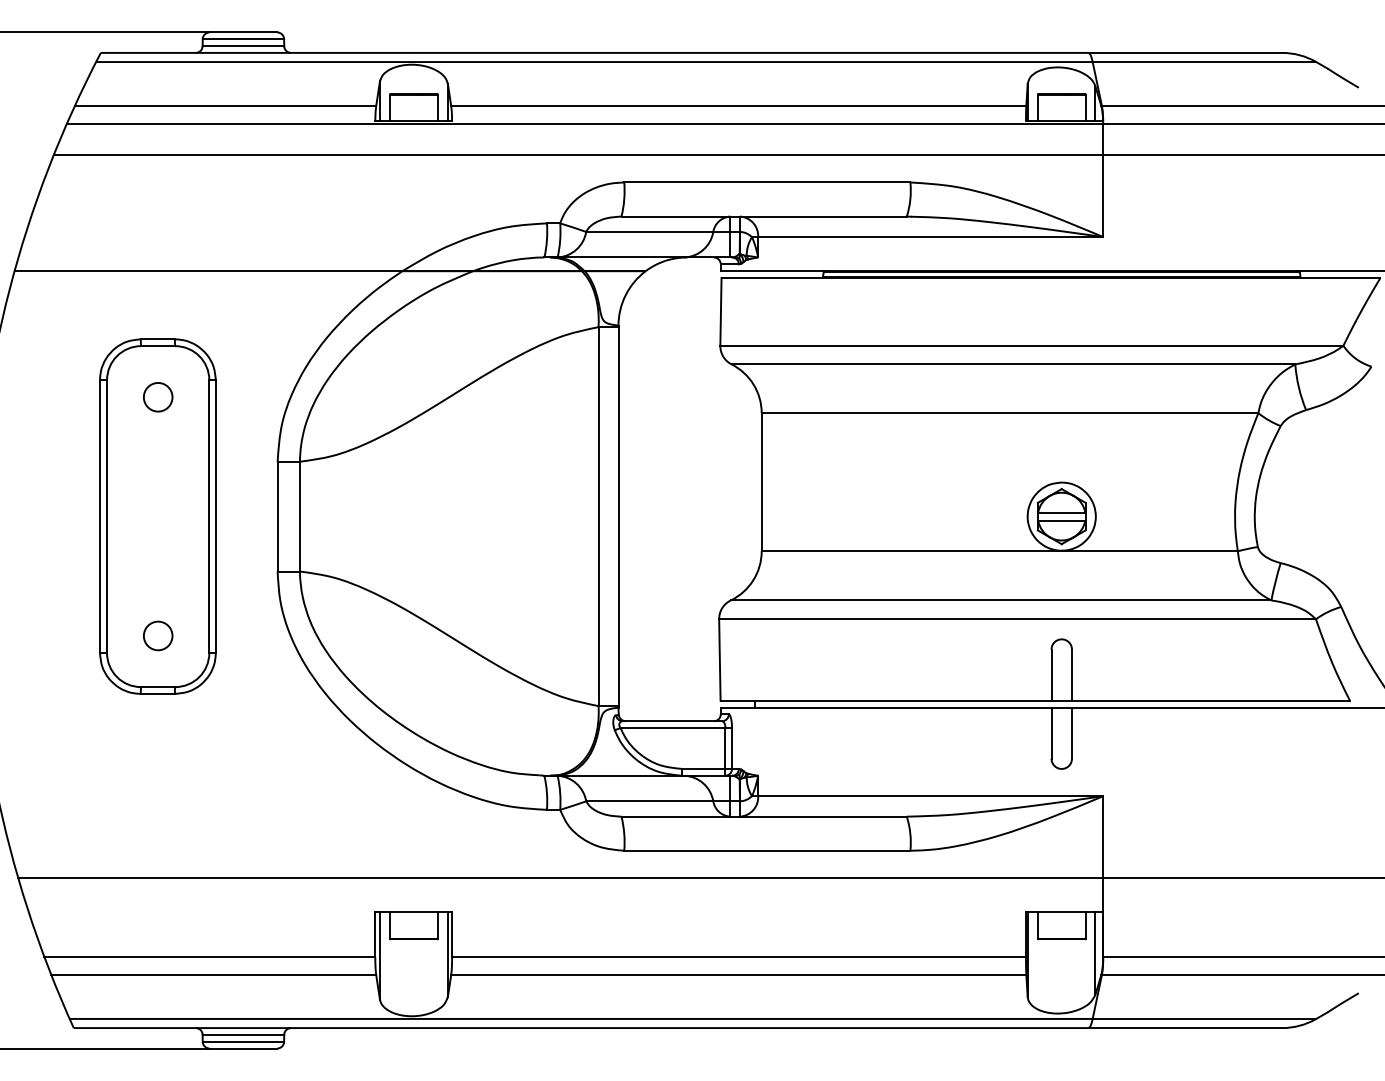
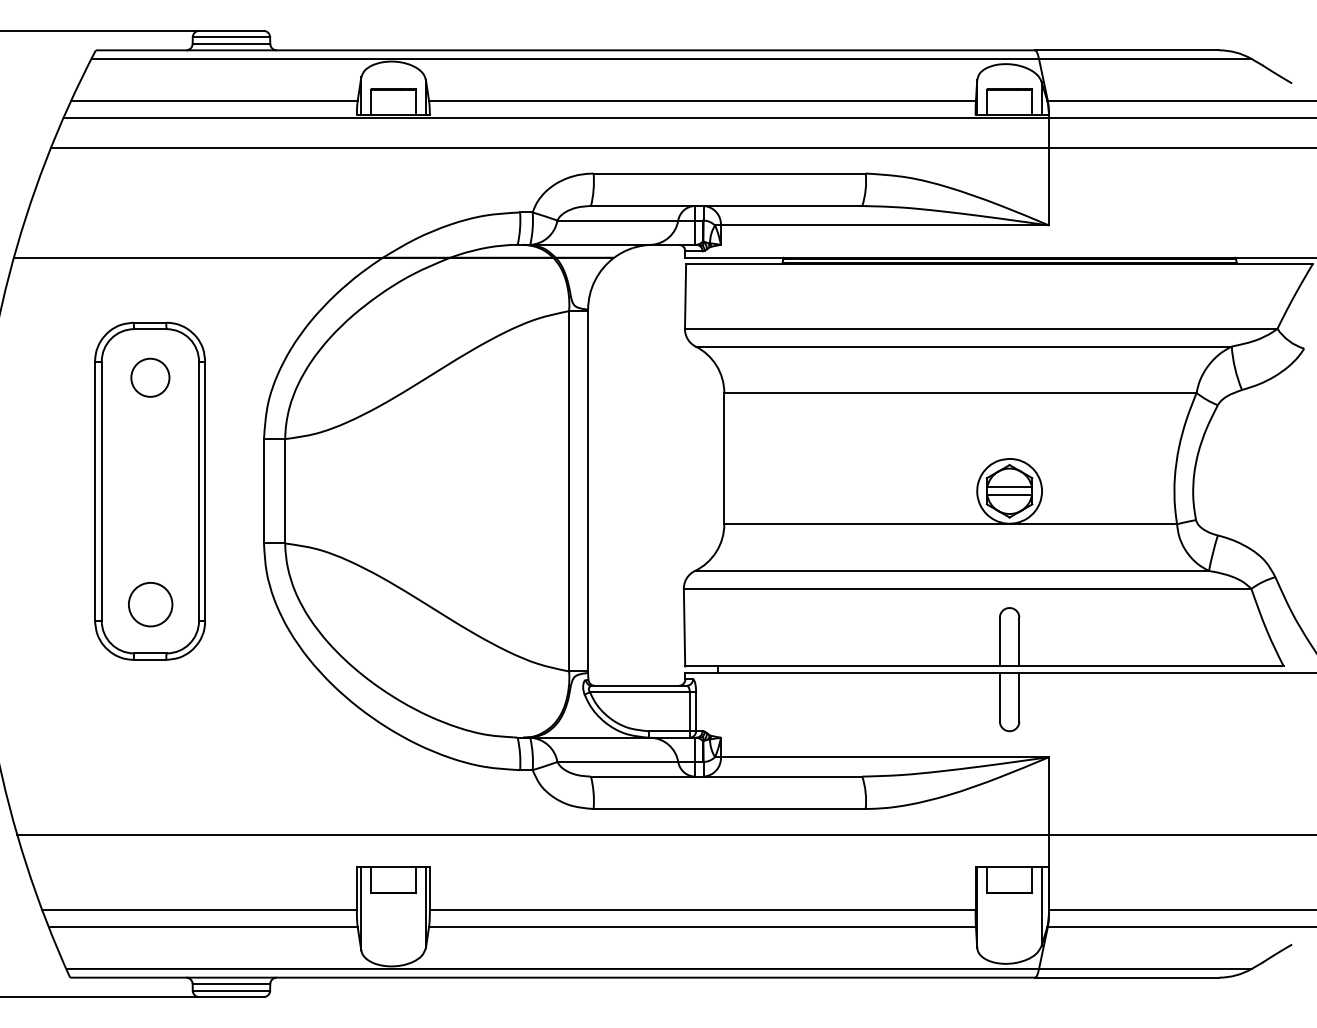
circle: (158, 396) -> (150, 377), size x1.4
circle: (157, 635) -> (149, 604), size x1.6

